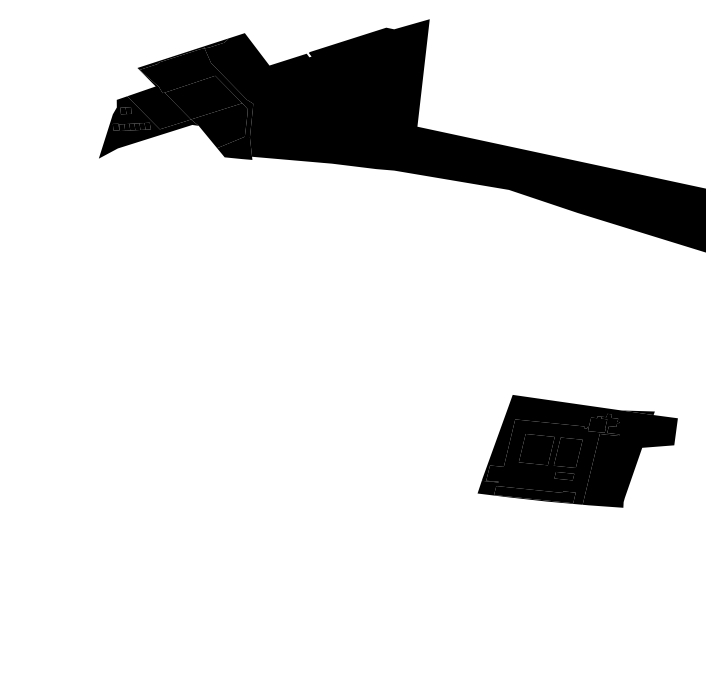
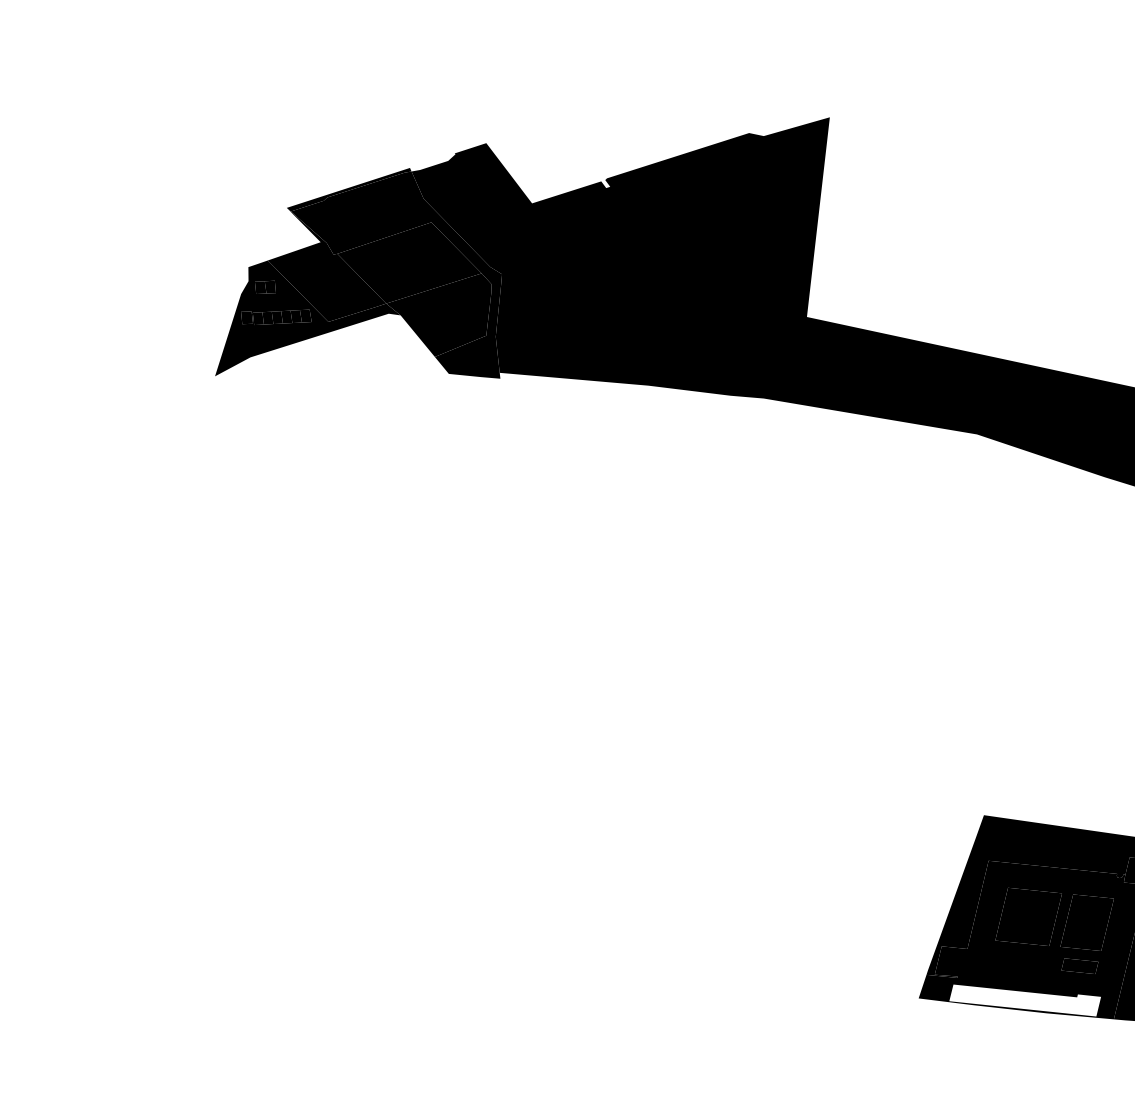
fill: (215, 43) -> (431, 162), removed
fill: (534, 494) -> (1024, 1000), removed

